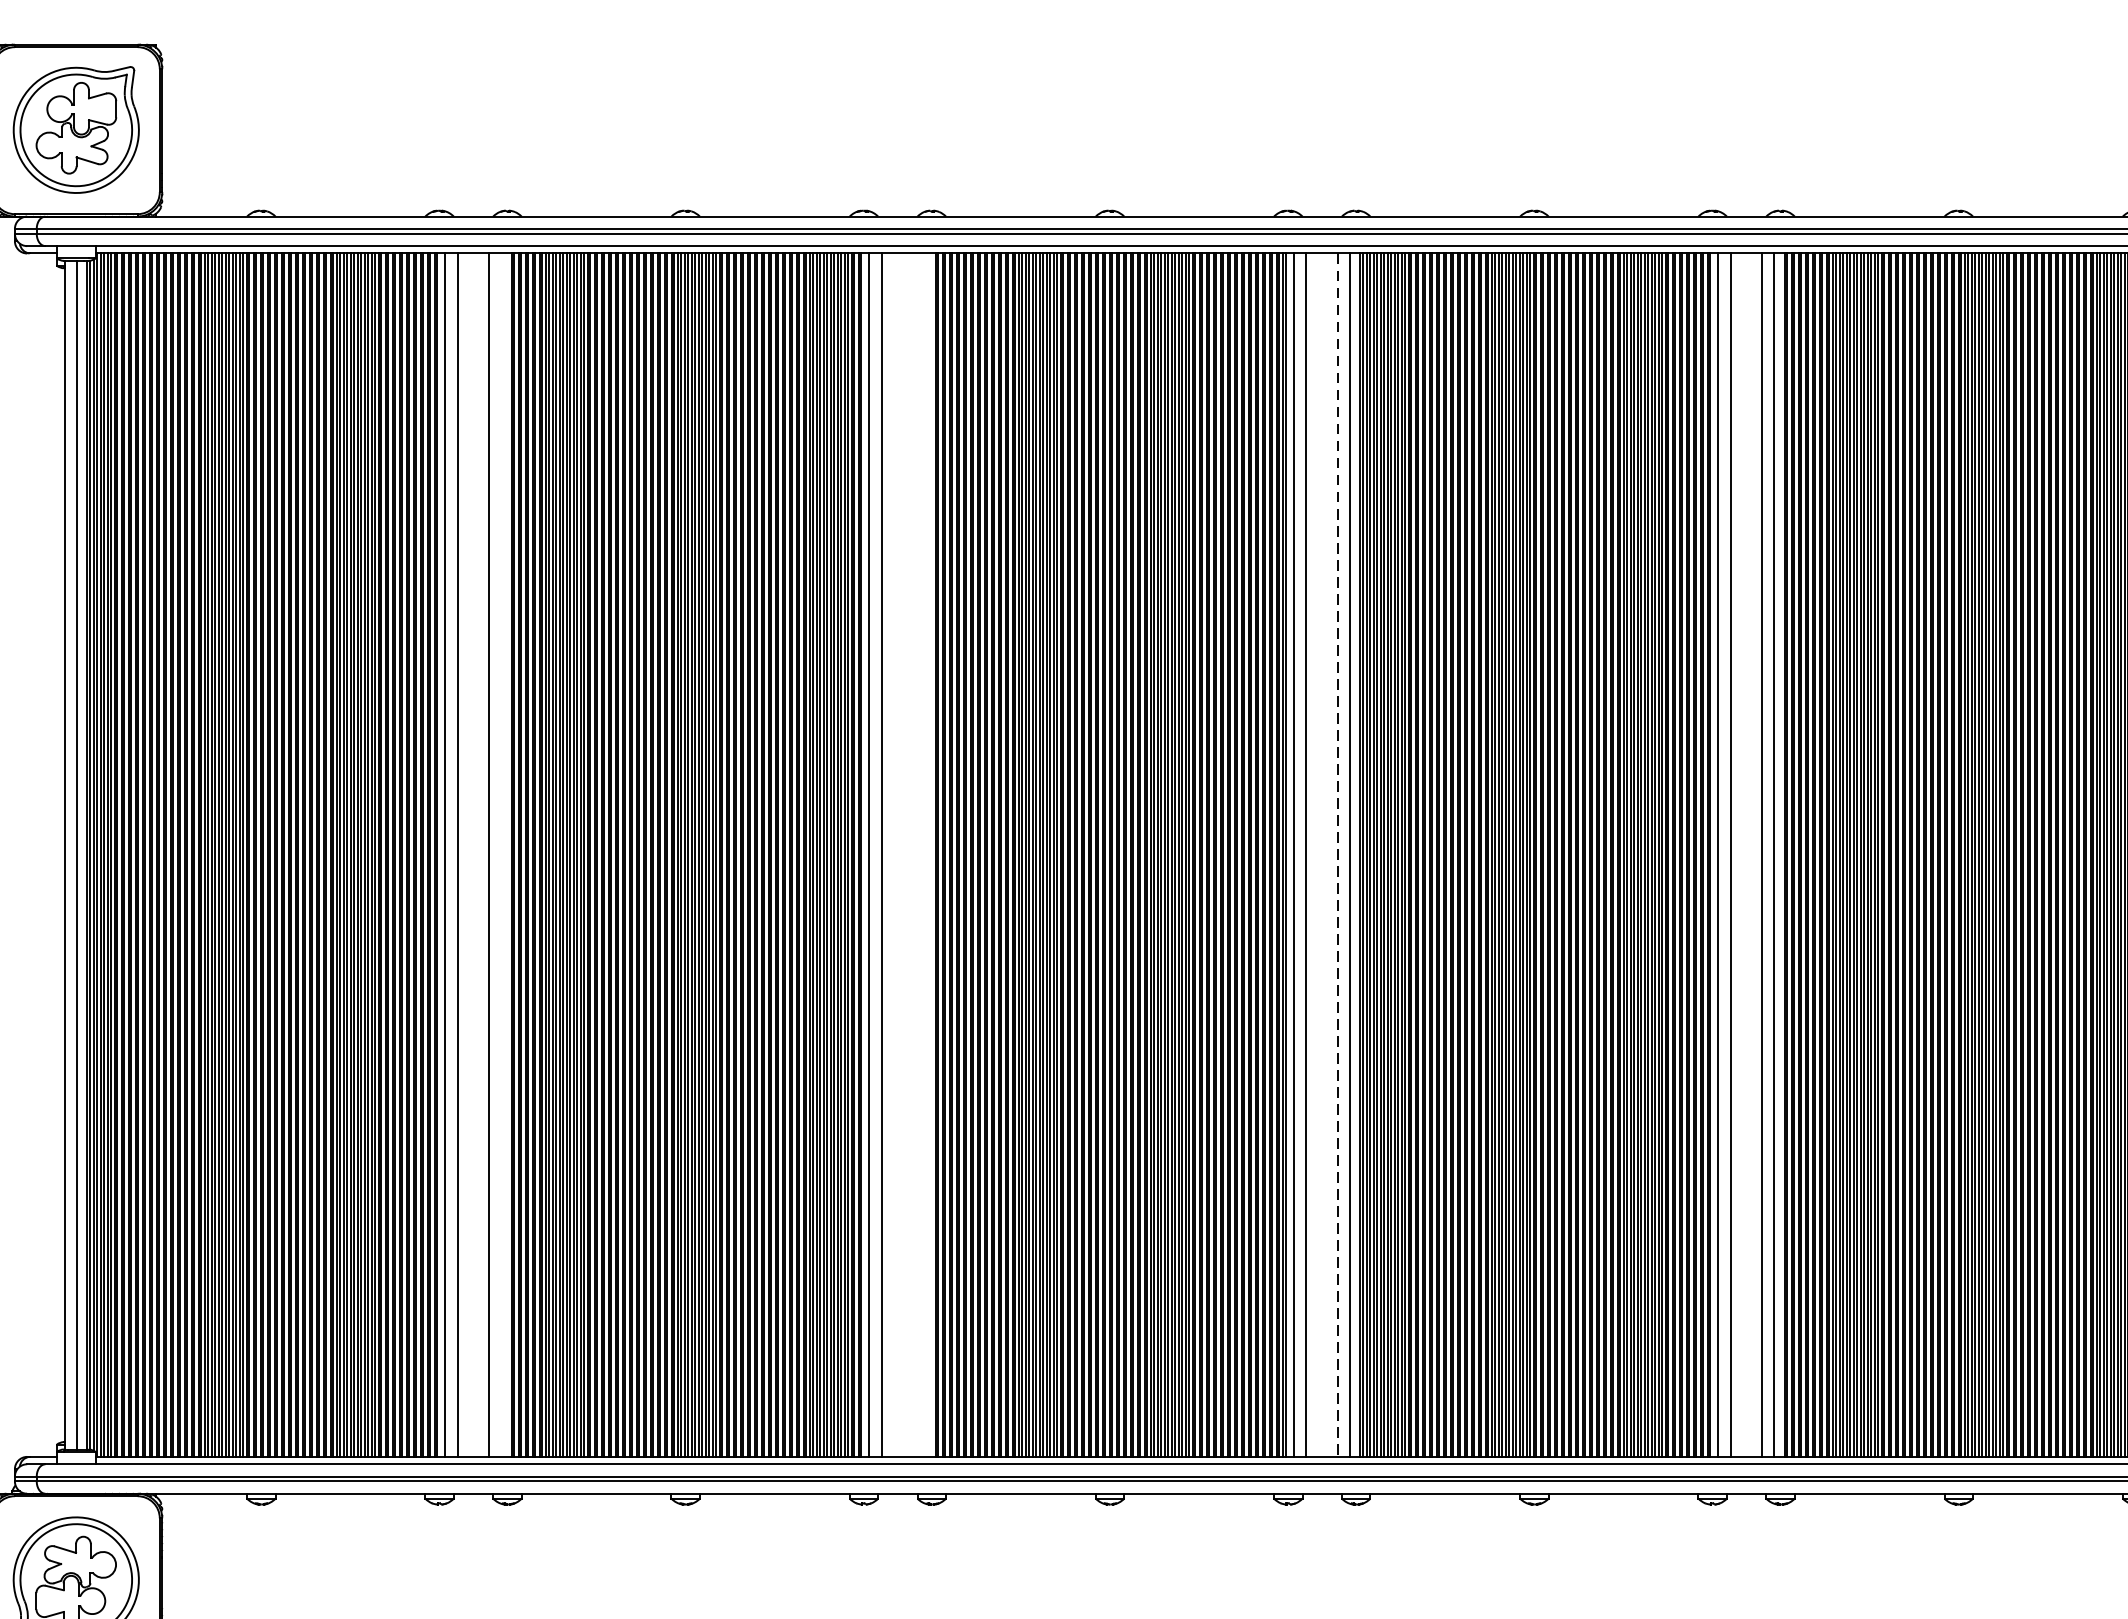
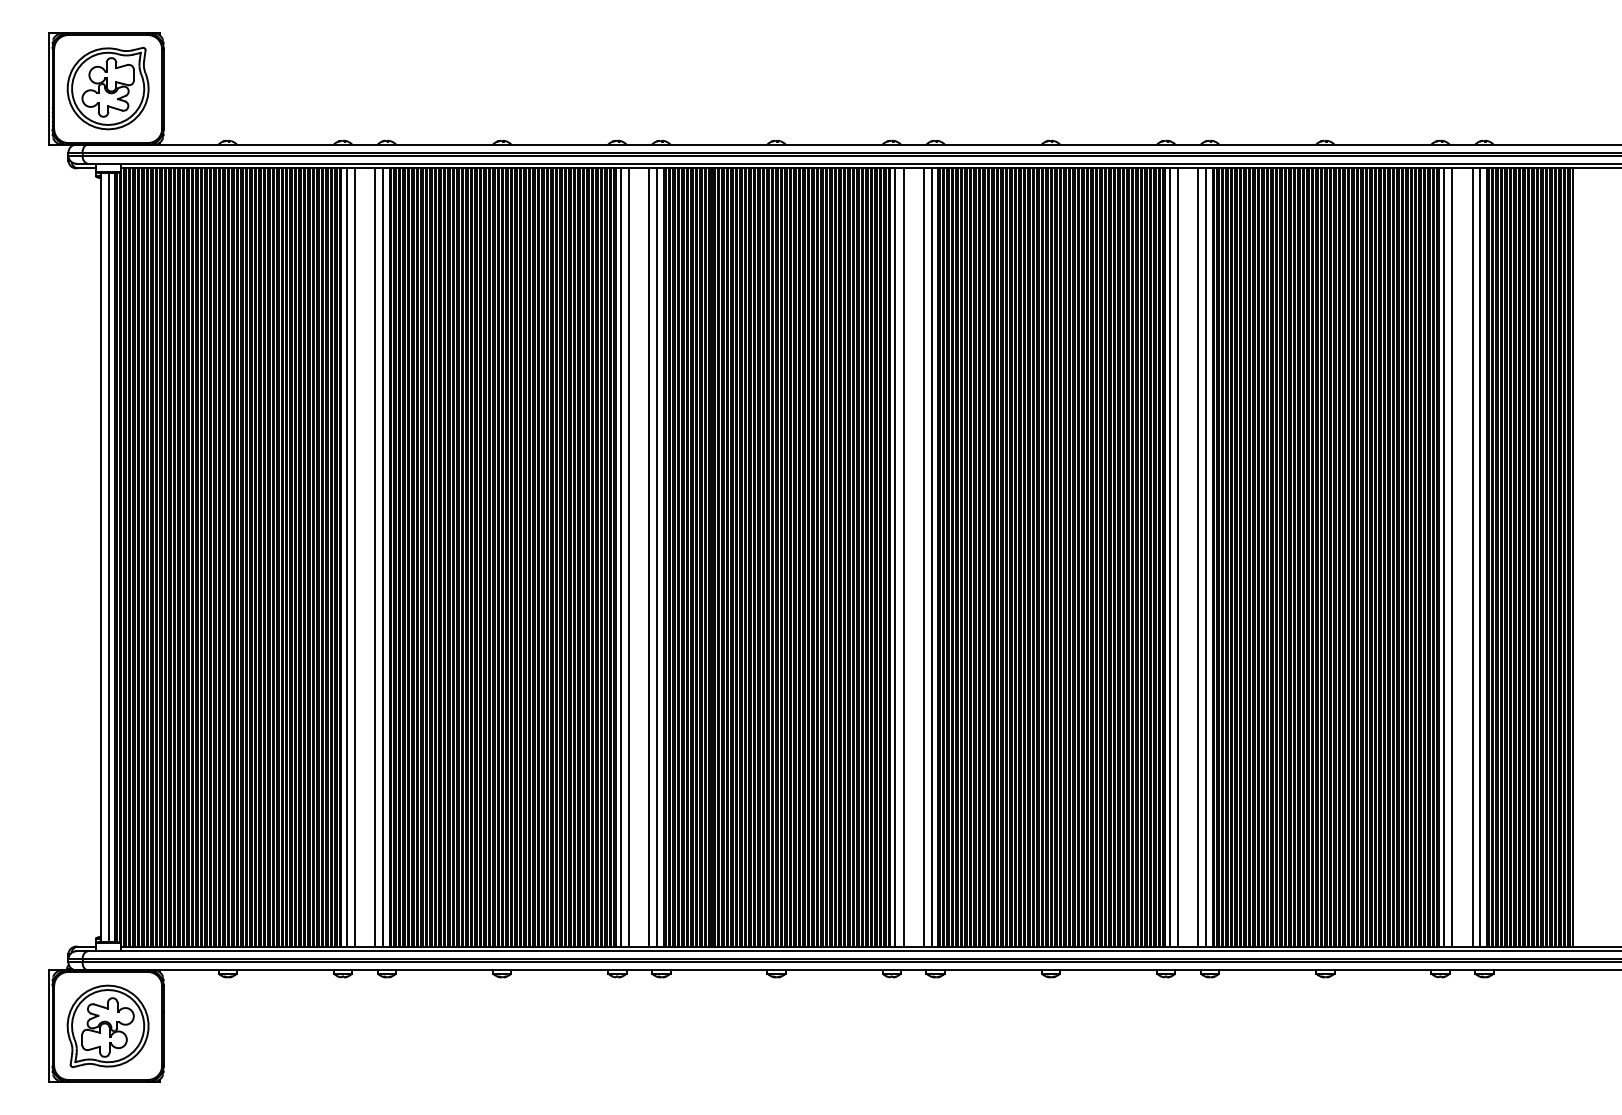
line: (500, 855) -> (382, 557), added
line: (913, 855) -> (649, 557), added
line: (925, 855) -> (657, 557), added
line: (1337, 855) -> (923, 557), dashed -> solid

